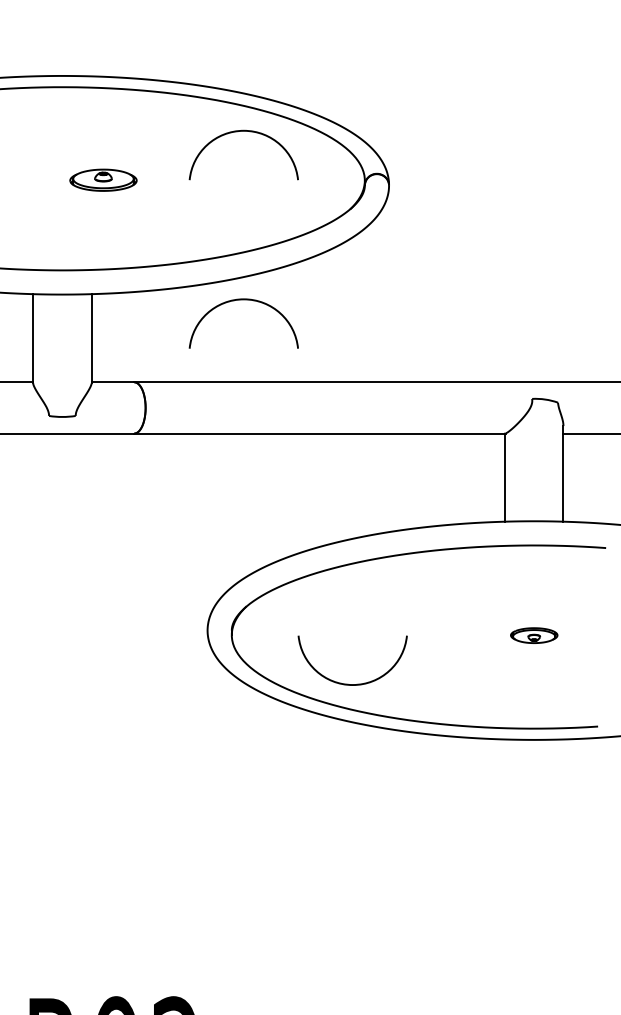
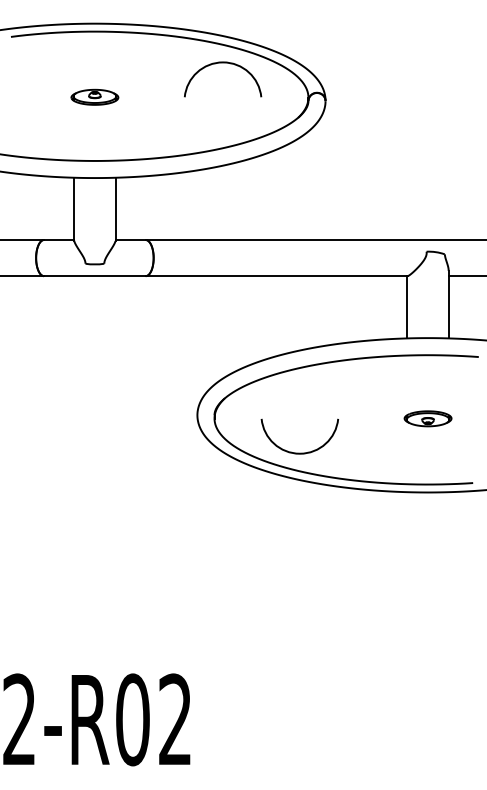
part: (102, 179) -> (94, 96), moved
arc: (244, 300) -> (223, 182), removed
part: (533, 635) -> (427, 418), size x1.43

